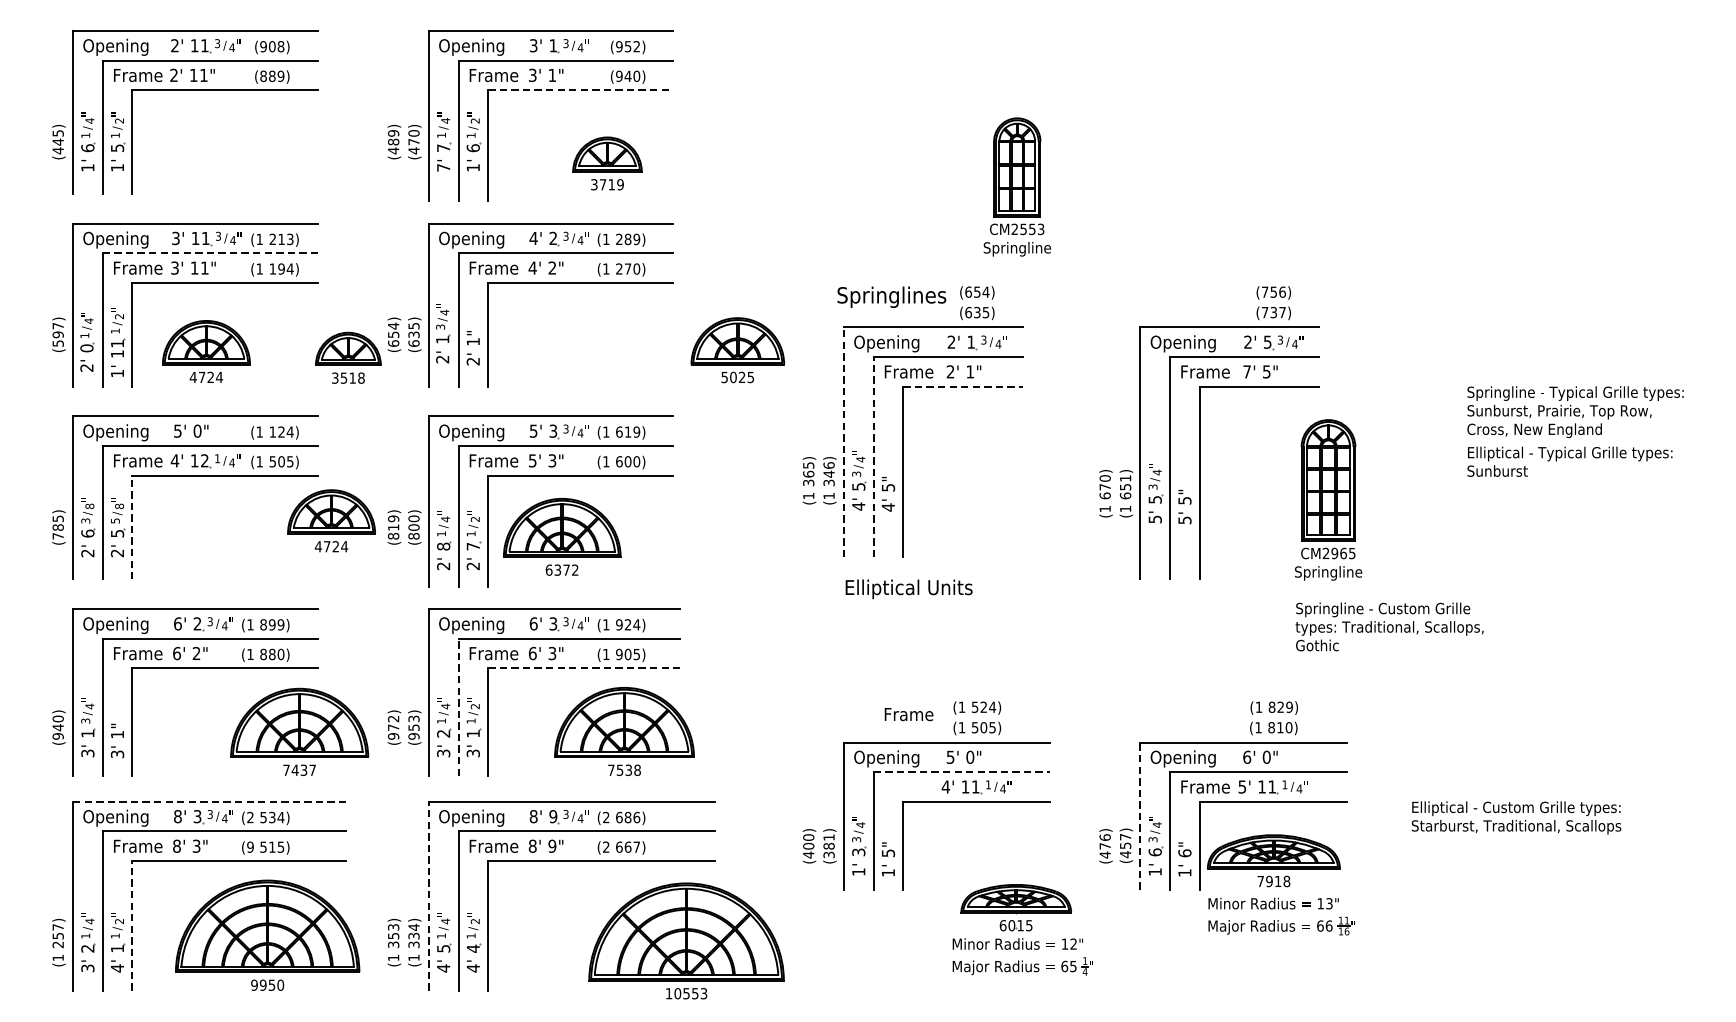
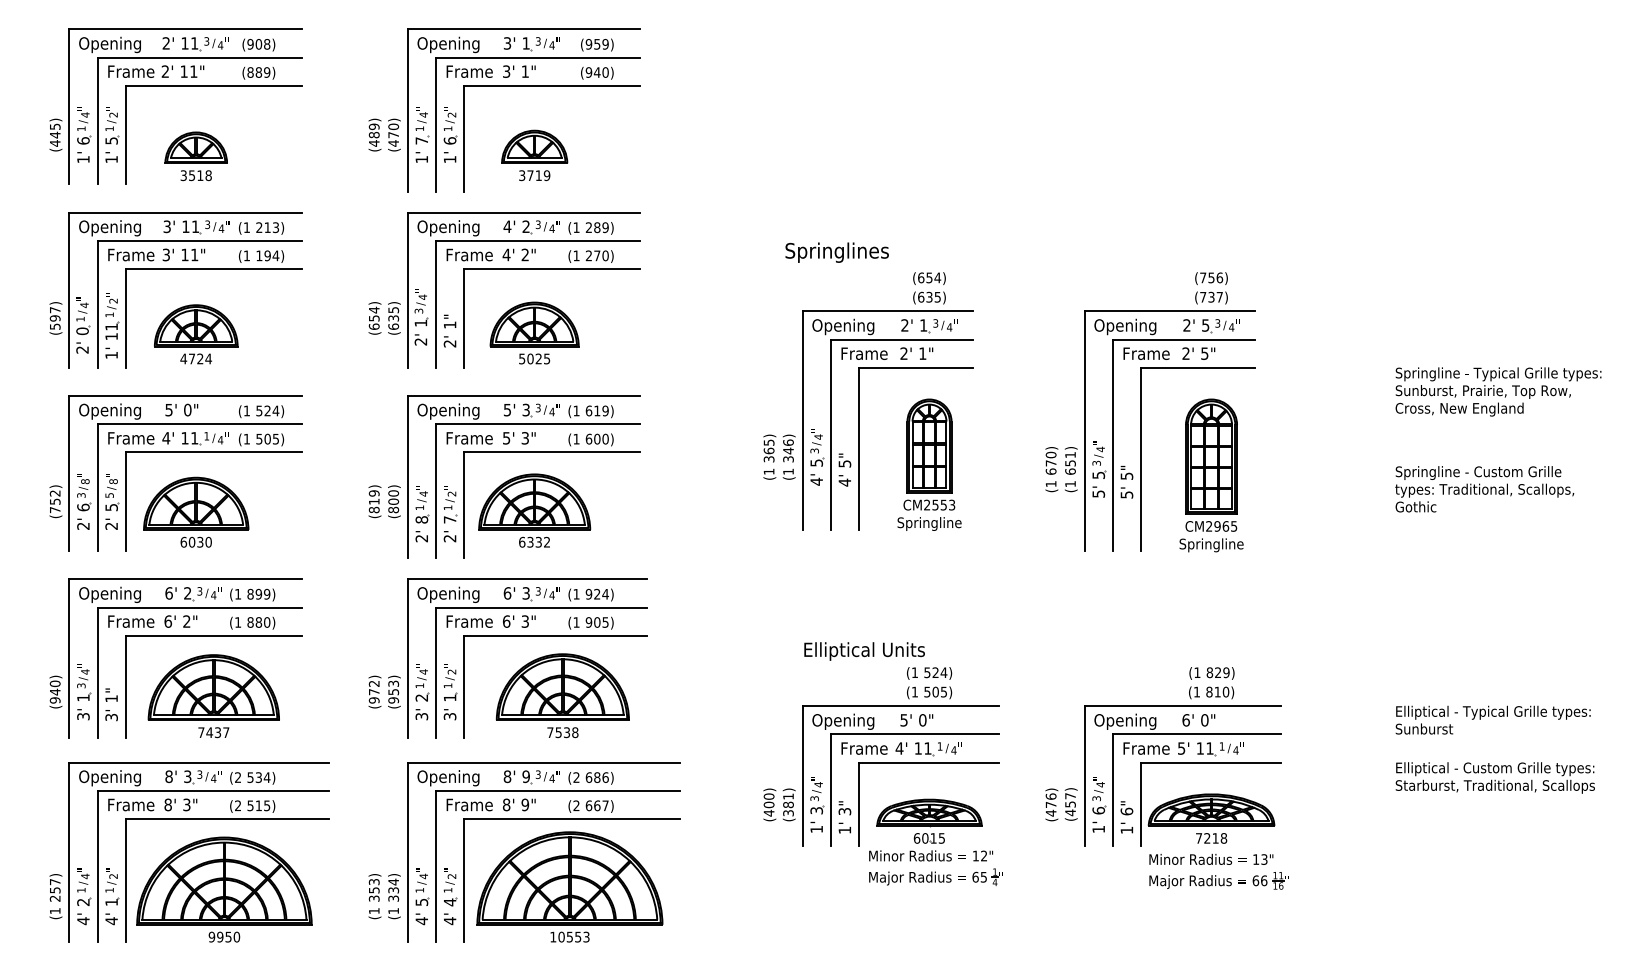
text: (636, 46) -> (605, 44), (952) -> (959)
line: (580, 89) -> (552, 85), dashed -> solid
part: (607, 163) -> (534, 155), moved
text: (443, 167) -> (421, 159), 7' -> 1'
part: (1017, 186) -> (929, 464), moved
line: (210, 252) -> (200, 240), dashed -> solid
text: (891, 297) -> (836, 252), moved
part: (737, 349) -> (534, 332), moved
part: (347, 358) -> (195, 156), moved
text: (1246, 371) -> (1185, 353), 7' -> 2'
line: (962, 386) -> (915, 367), dashed -> solid
text: (272, 431) -> (259, 410), 124) -> 524)
line: (843, 442) -> (802, 420), dashed -> solid
line: (873, 456) -> (830, 434), dashed -> solid
text: (204, 461) -> (194, 438), 12 -> 11
text: (1569, 461) -> (1492, 719), moved
part: (1328, 499) -> (1211, 475), moved
part: (331, 520) -> (315, 495), removed
text: (57, 523) -> (54, 497), (785) -> (752)
line: (132, 527) -> (125, 501), dashed -> solid
part: (206, 537) -> (196, 511), added
text: (566, 569) -> (538, 541), 6372 -> 6332
text: (909, 589) -> (864, 651), moved
text: (1389, 627) -> (1484, 489), moved
line: (584, 668) -> (555, 635), dashed -> solid
line: (457, 707) -> (435, 672), dashed -> solid
text: (909, 714) -> (864, 748), moved
part: (624, 731) -> (562, 695), moved
part: (299, 732) -> (213, 696), moved
line: (961, 772) -> (914, 734), dashed -> solid
line: (209, 801) -> (199, 762), dashed -> solid
line: (1140, 816) -> (1084, 776), dashed -> solid
text: (1515, 817) -> (1494, 777), moved
text: (249, 846) -> (237, 805), (9 -> (2
text: (887, 853) -> (844, 811), 5" -> 3"
text: (1269, 881) -> (1207, 838), 7918 -> 7218
line: (428, 896) -> (407, 852), dashed -> solid
line: (132, 925) -> (125, 880), dashed -> solid
part: (1022, 928) -> (935, 841), moved
part: (267, 935) -> (224, 889), moved
part: (686, 940) -> (569, 886), moved
text: (87, 968) -> (83, 921), 3' -> 4'

